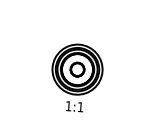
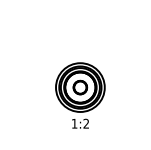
text: (79, 106) -> (85, 123), 1:1 -> 1:2

